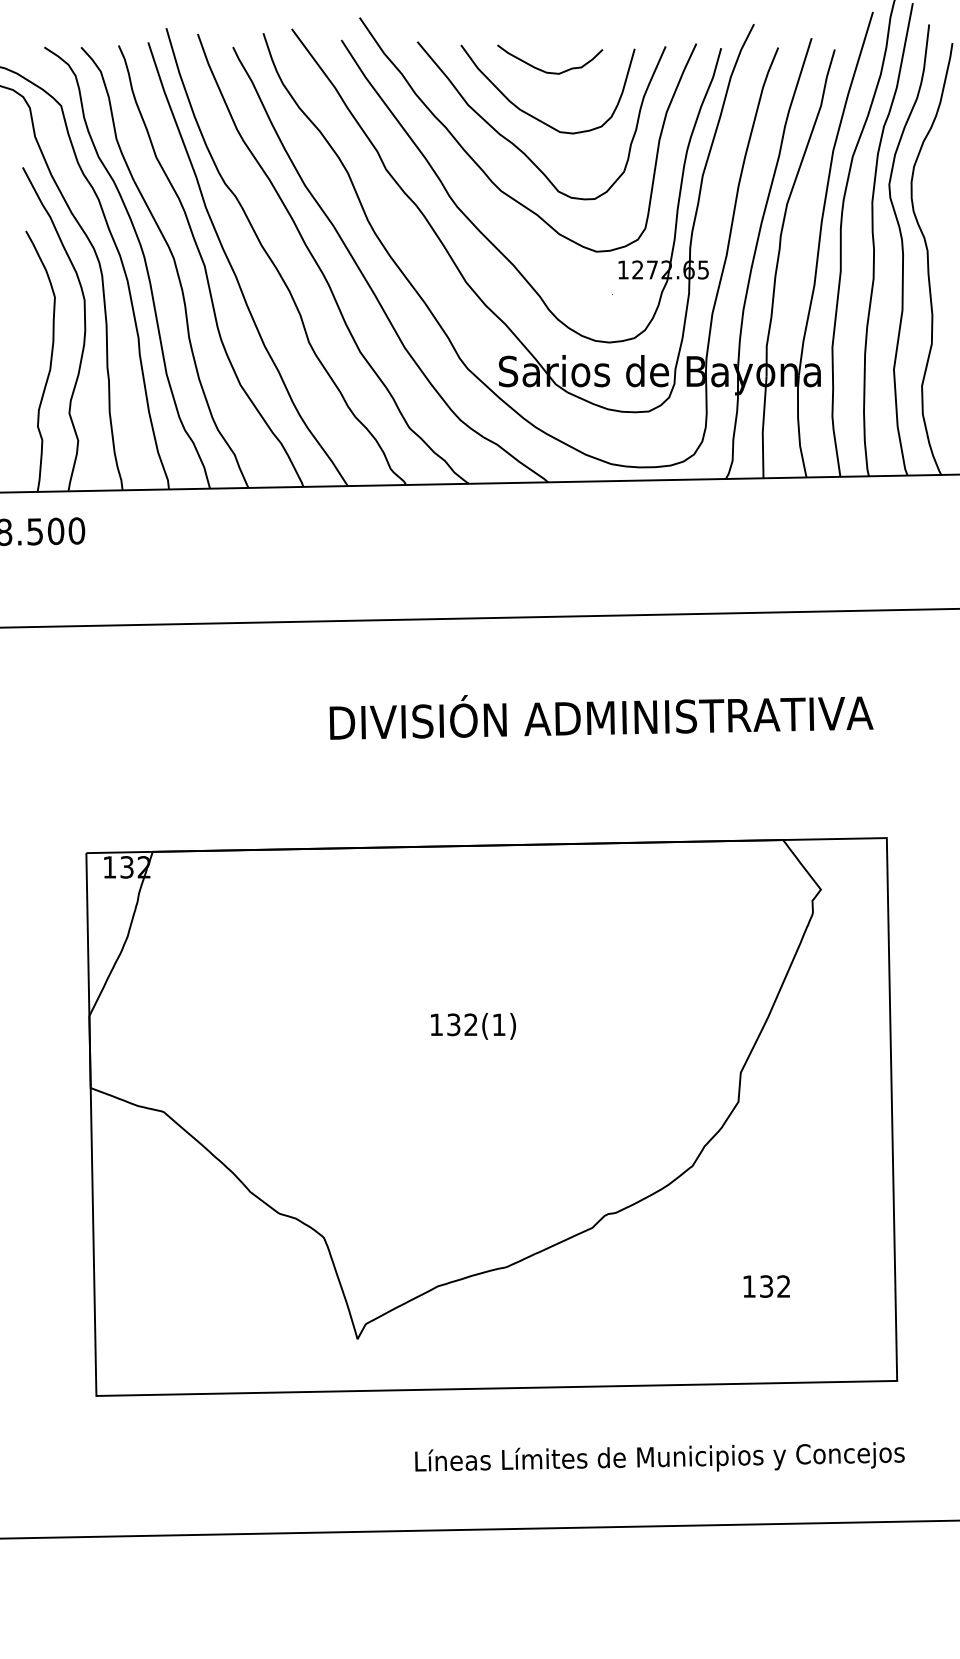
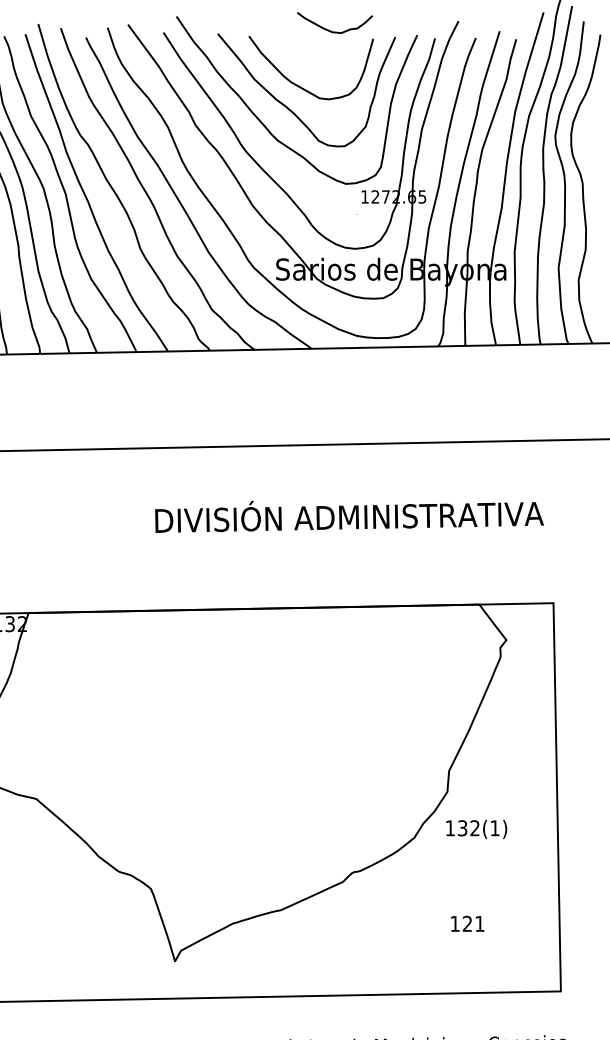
curve: (547, 71) -> (333, 31), moved
text: (473, 1026) -> (476, 829), moved
text: (775, 1286) -> (473, 923), 132 -> 121

